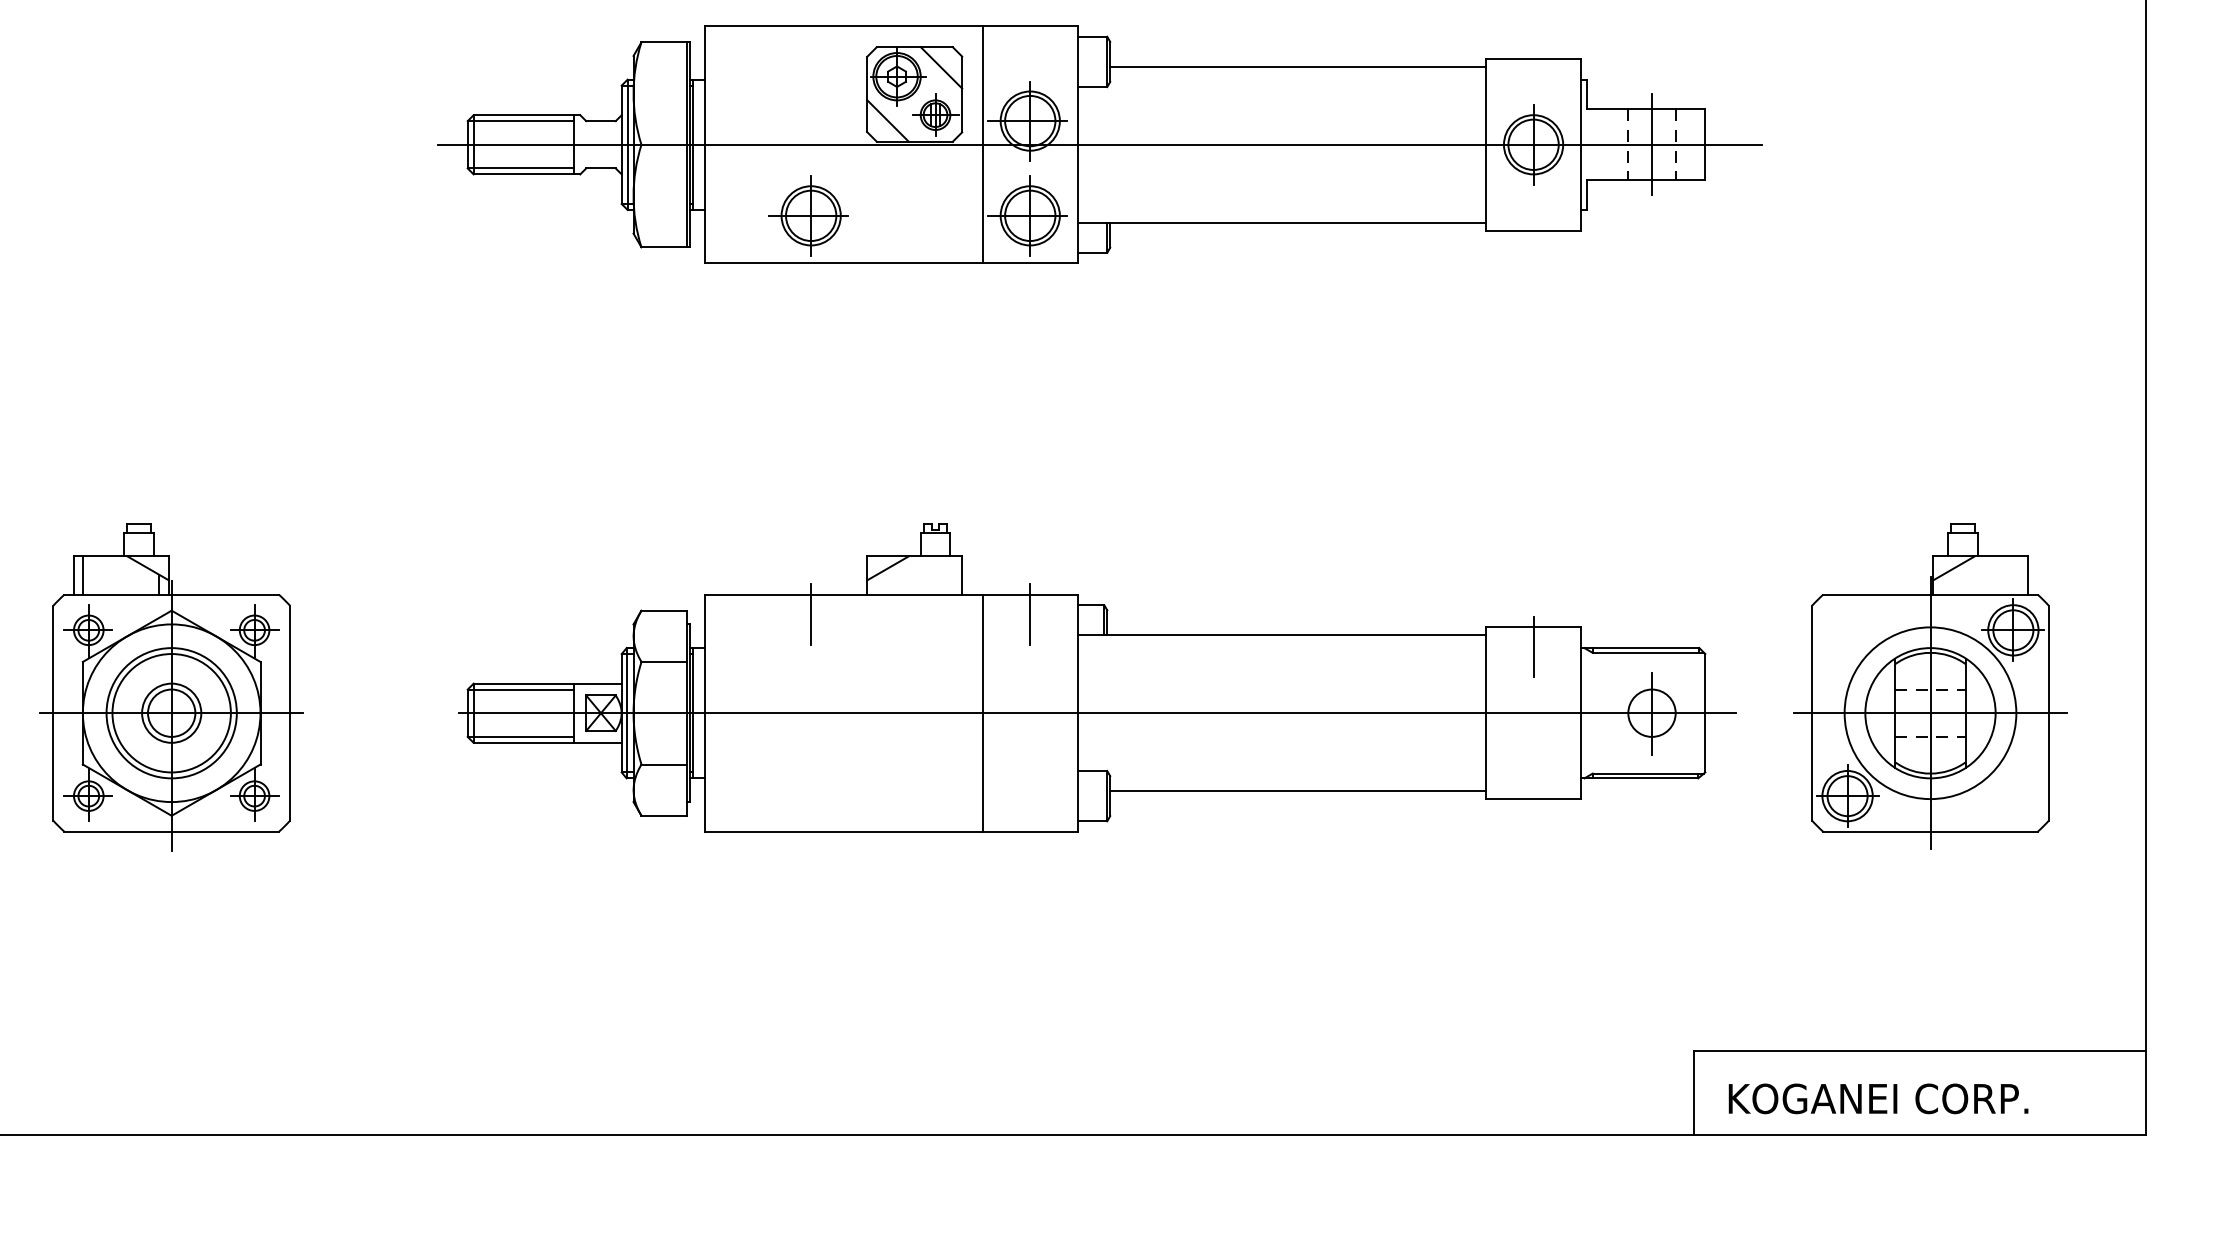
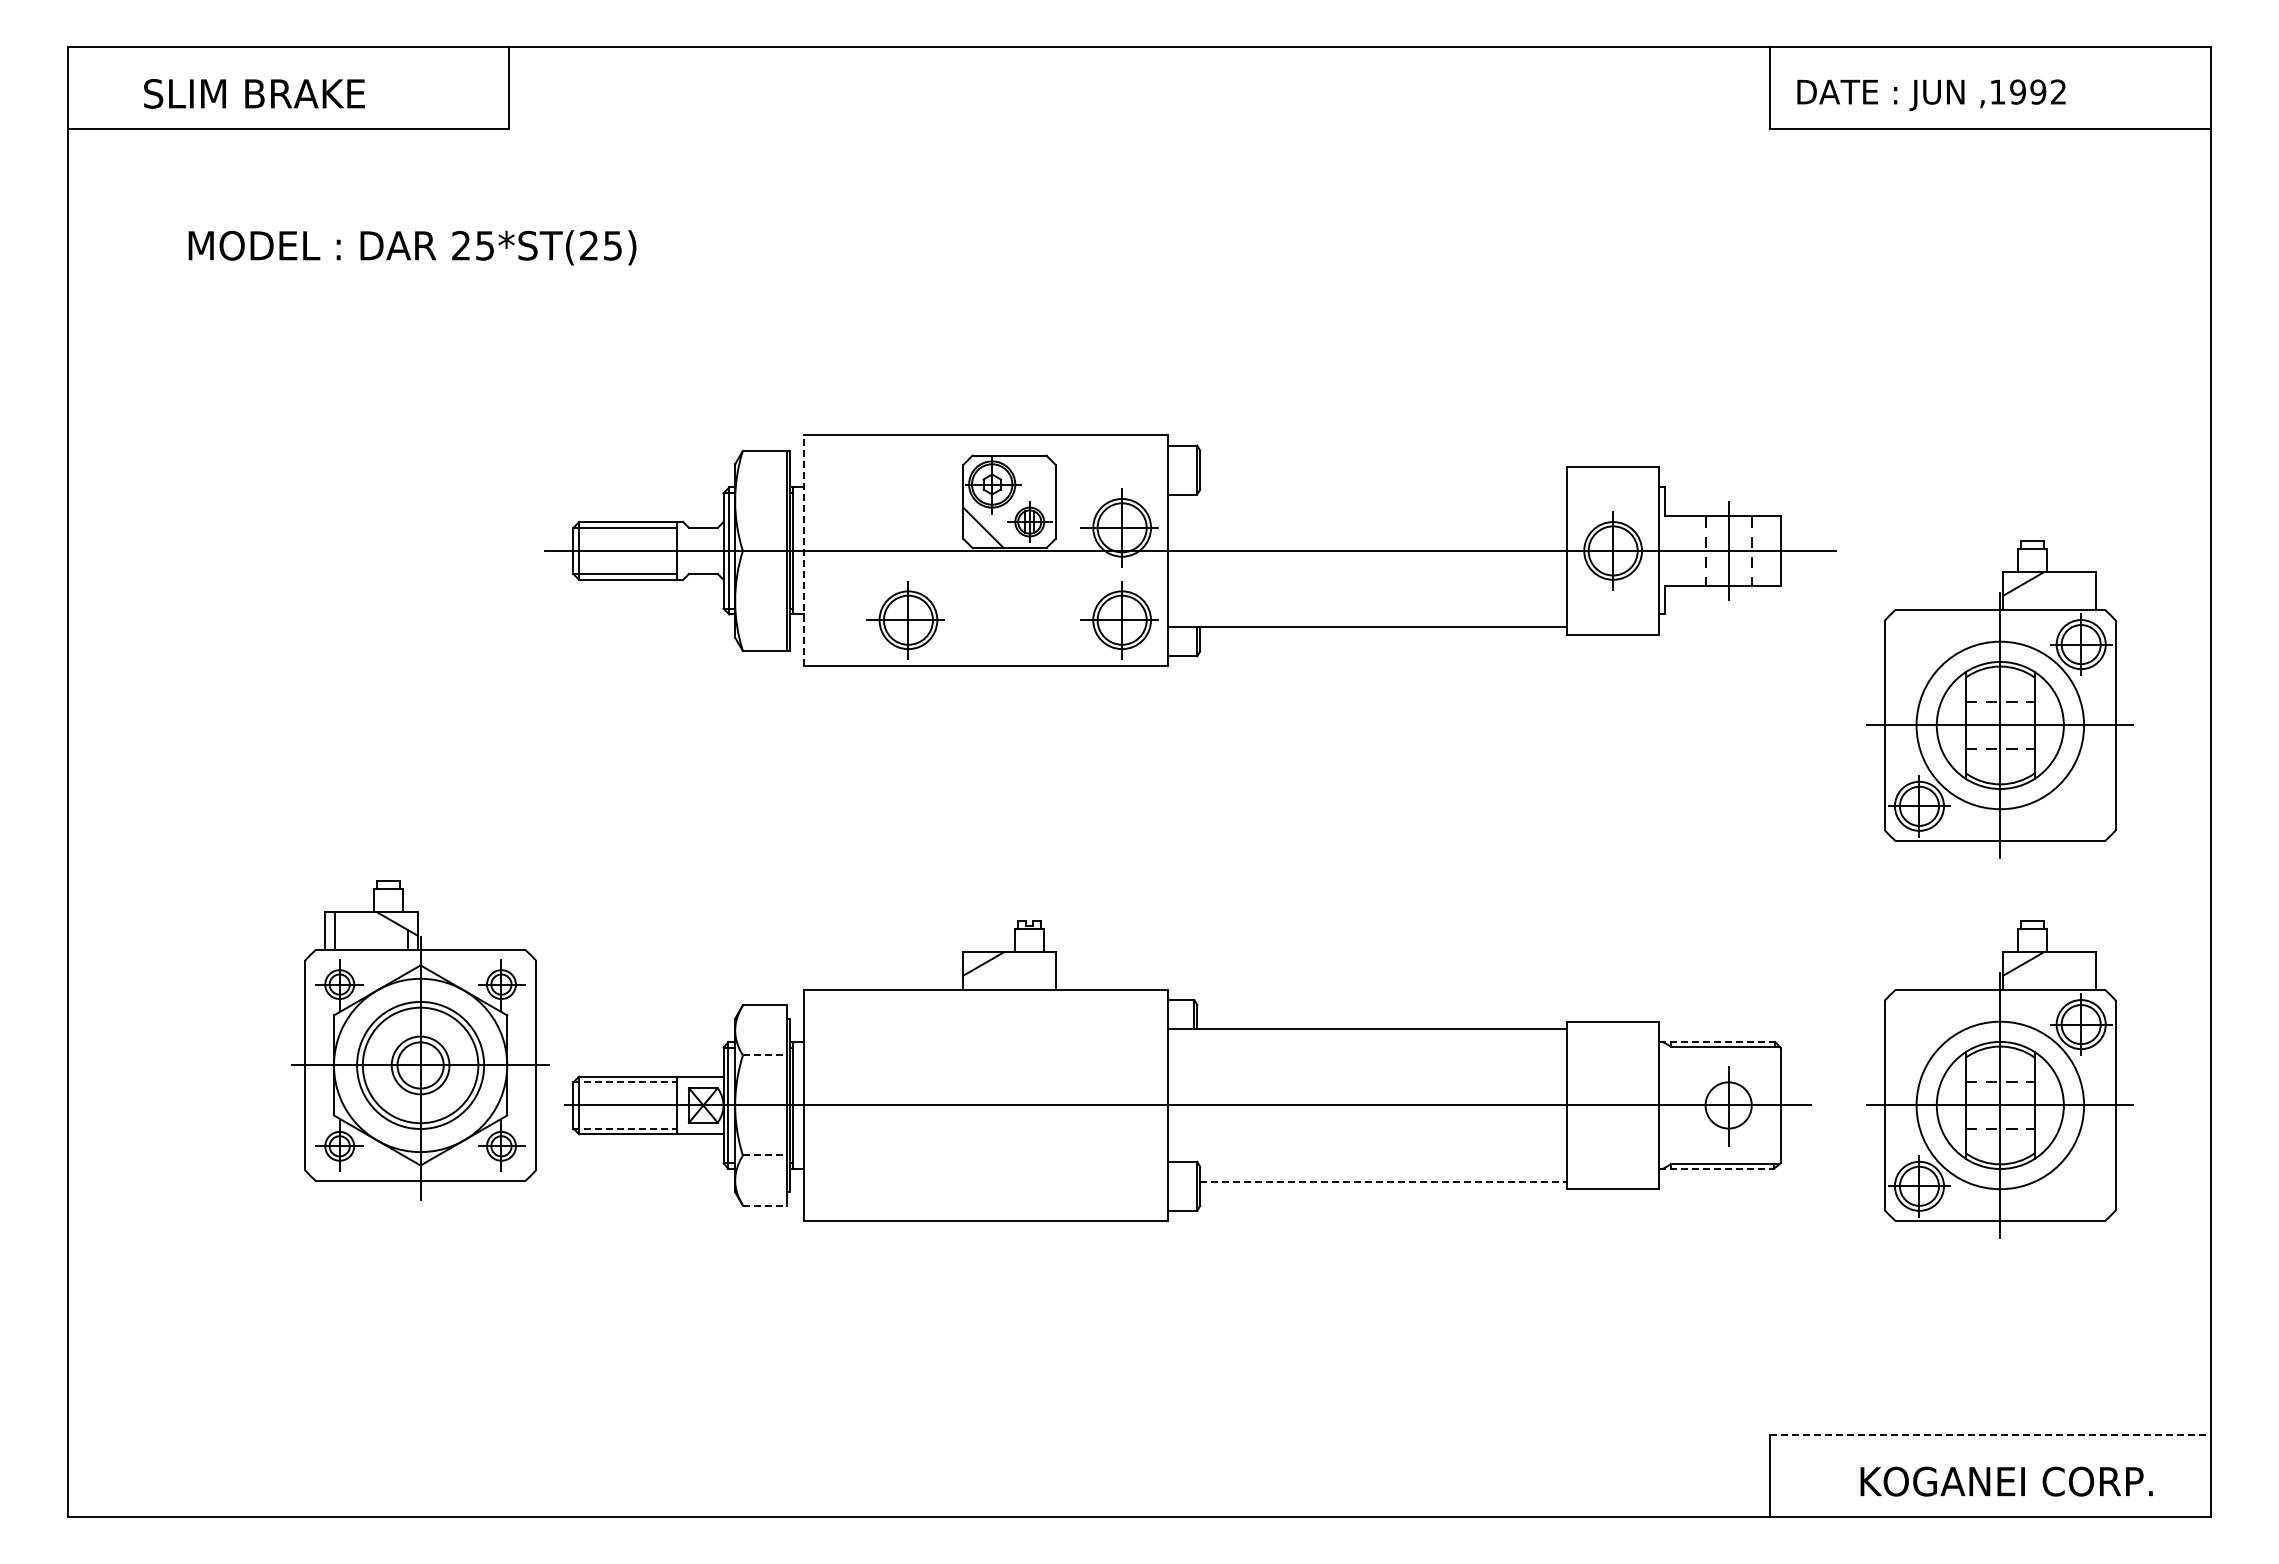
line: (1298, 66) -> (1383, 474), removed
line: (941, 67) -> (1035, 475), removed
line: (704, 144) -> (804, 550), solid -> dashed
line: (982, 144) -> (1075, 550), removed
part: (1929, 297) -> (1999, 699), added
line: (811, 613) -> (908, 1008), removed
line: (1030, 613) -> (1122, 1008), removed
line: (1533, 646) -> (1613, 1040), removed
line: (1640, 647) -> (1717, 1041), solid -> dashed
line: (664, 662) -> (765, 1055), solid -> dashed
part: (171, 687) -> (420, 1040), moved
line: (521, 689) -> (625, 1082), solid -> dashed
line: (982, 712) -> (1075, 1104), removed
line: (521, 736) -> (625, 1128), solid -> dashed
line: (664, 764) -> (765, 1155), solid -> dashed
line: (1640, 778) -> (1717, 1169), solid -> dashed
line: (1299, 791) -> (1384, 1181), solid -> dashed
line: (664, 815) -> (765, 1205), solid -> dashed
line: (1920, 1050) -> (1990, 1434), solid -> dashed
text: (1878, 1098) -> (2006, 1481), moved

